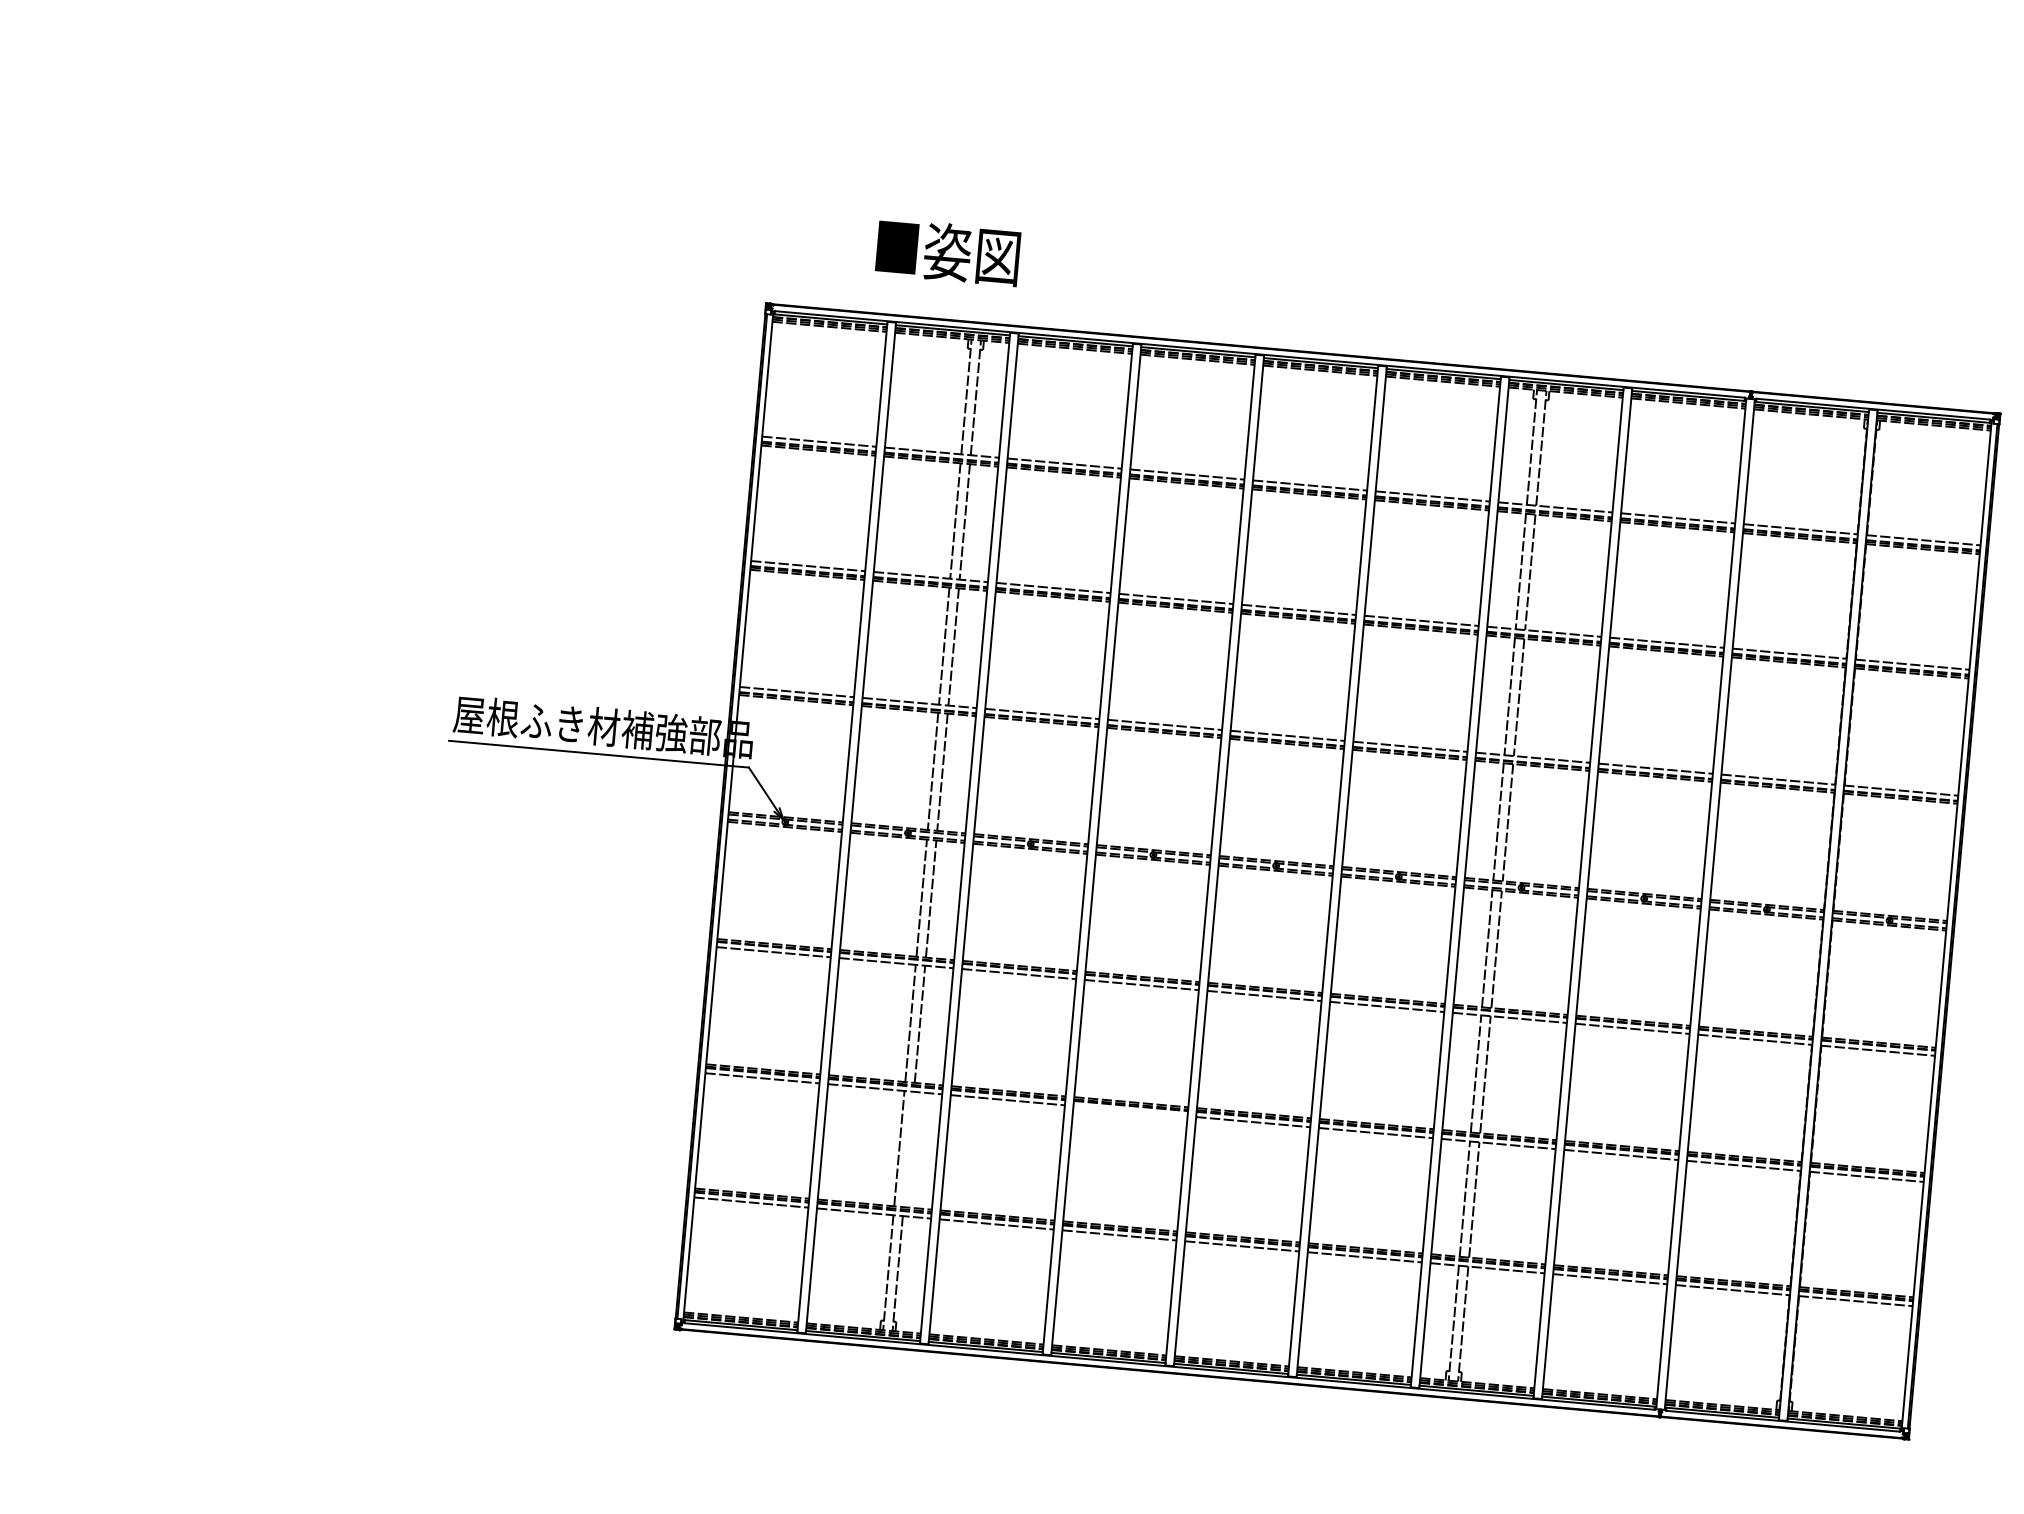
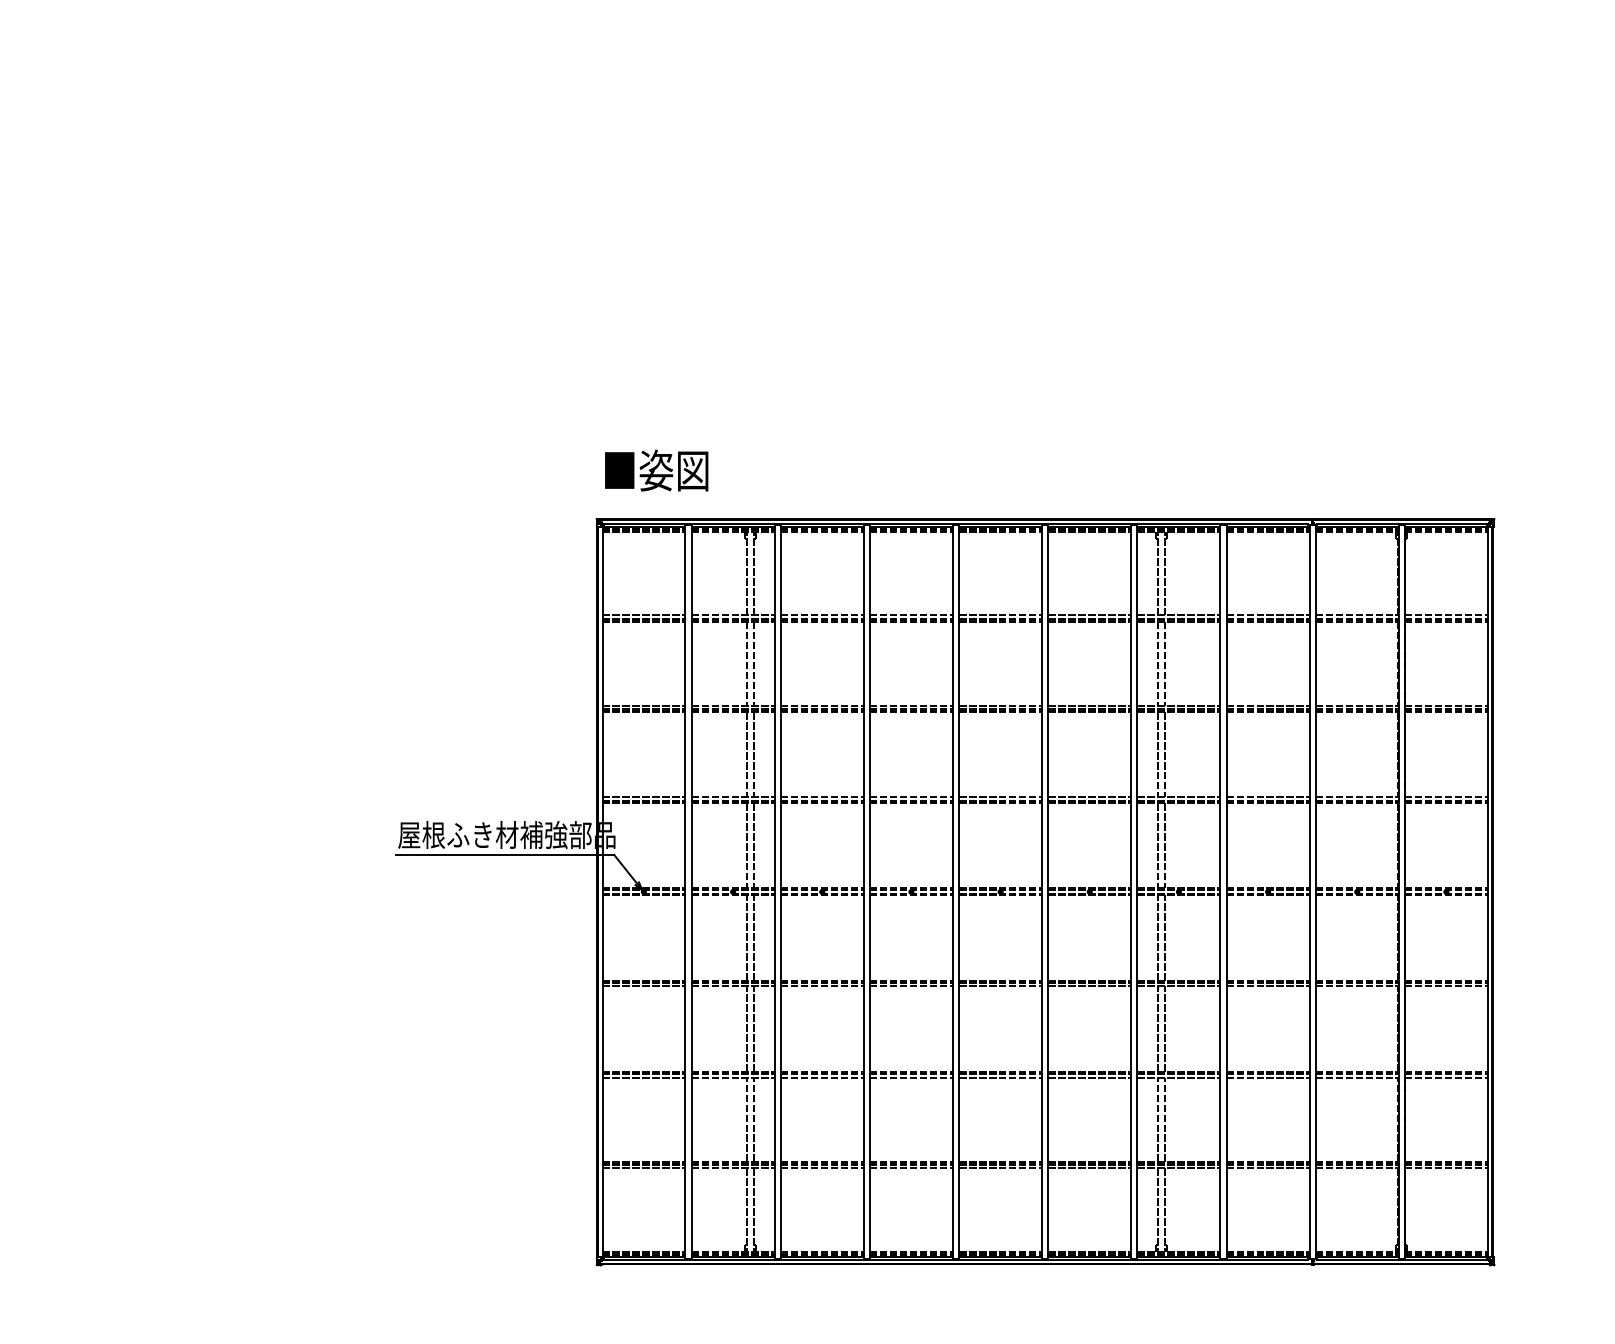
text: (947, 252) -> (656, 470), moved
line: (1129, 1111) -> (910, 1078), added
line: (909, 1148) -> (754, 1119), added

